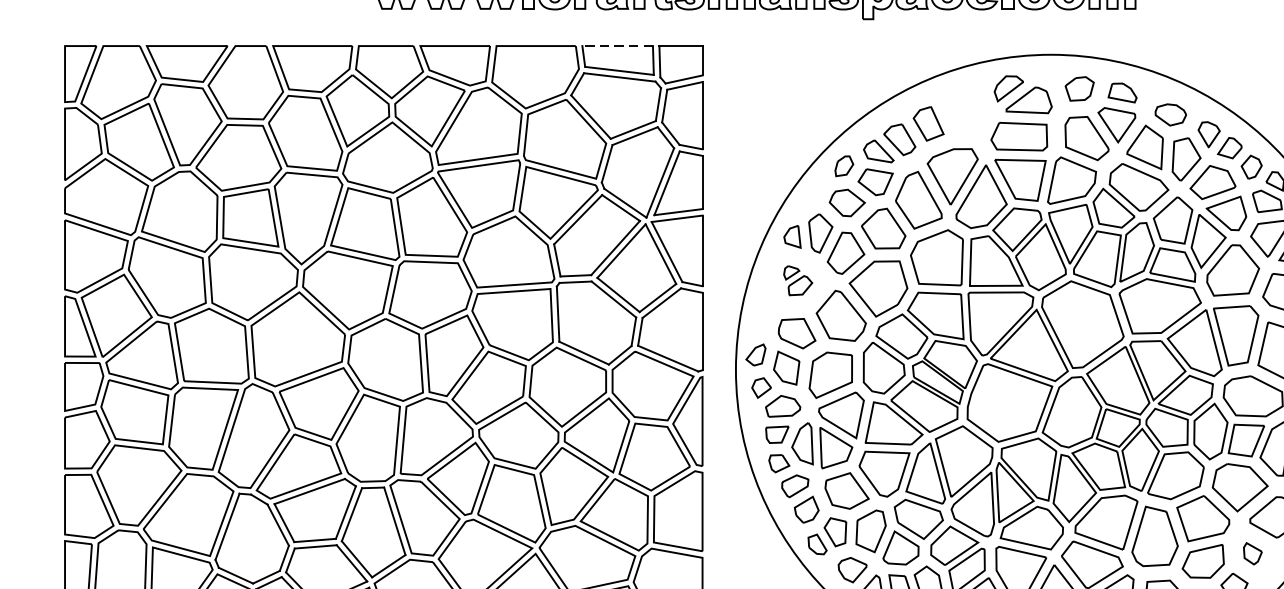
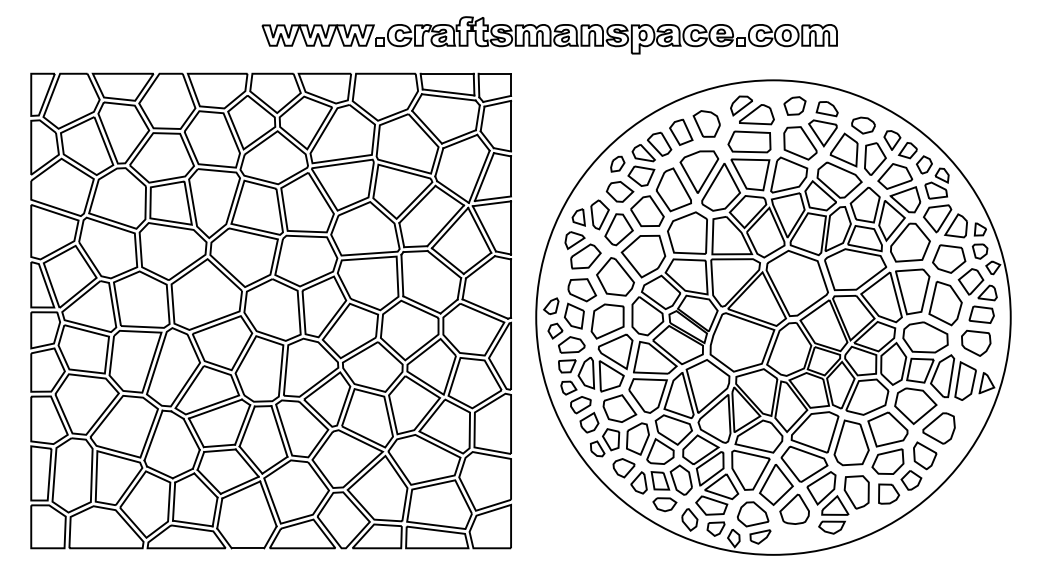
line: (618, 45) -> (447, 73), dashed -> solid
part: (962, 112) -> (706, 123), added
part: (797, 280) -> (582, 250), size x1.67
part: (1253, 553) -> (925, 455), size x1.67

